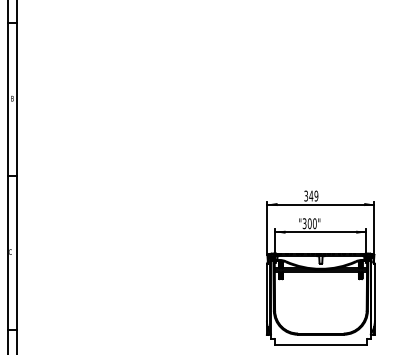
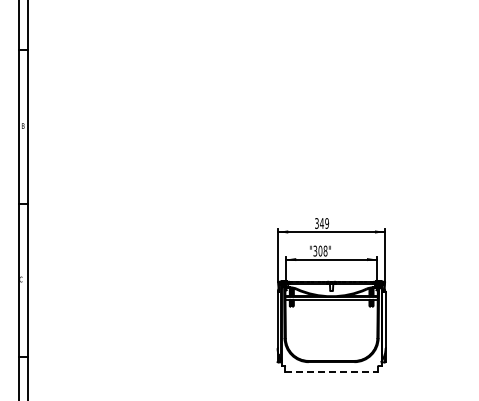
text: (314, 224) -> (325, 251), "300" -> "308"
line: (321, 344) -> (332, 371), solid -> dashed

